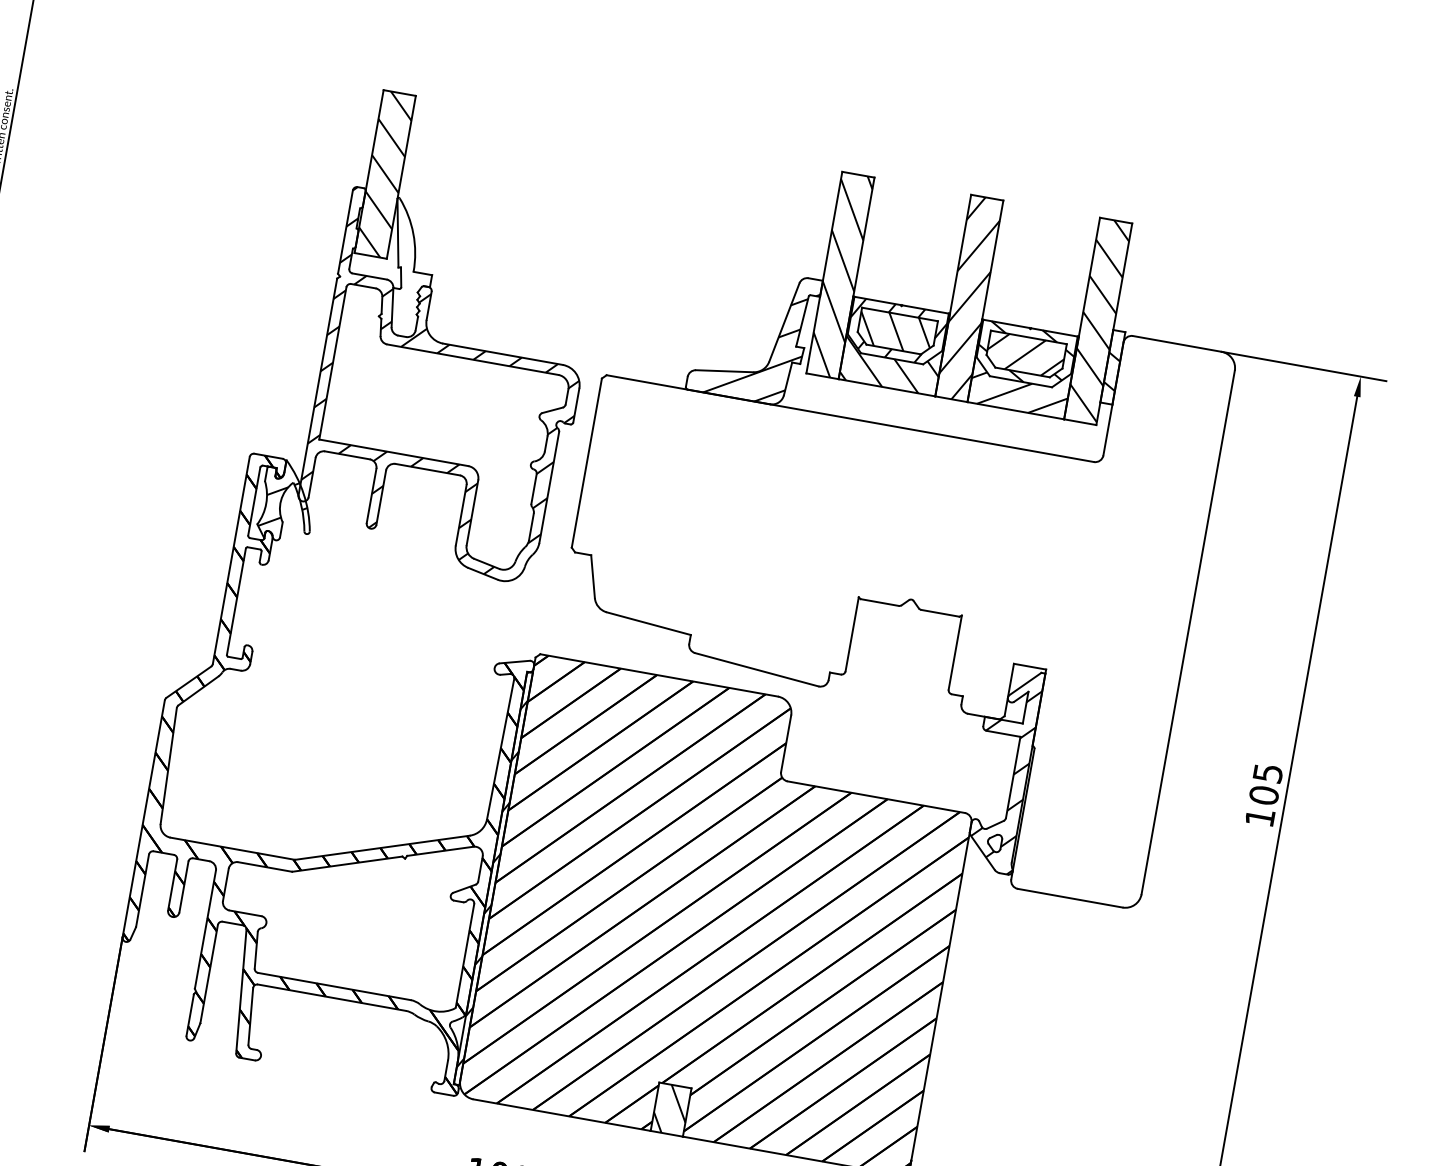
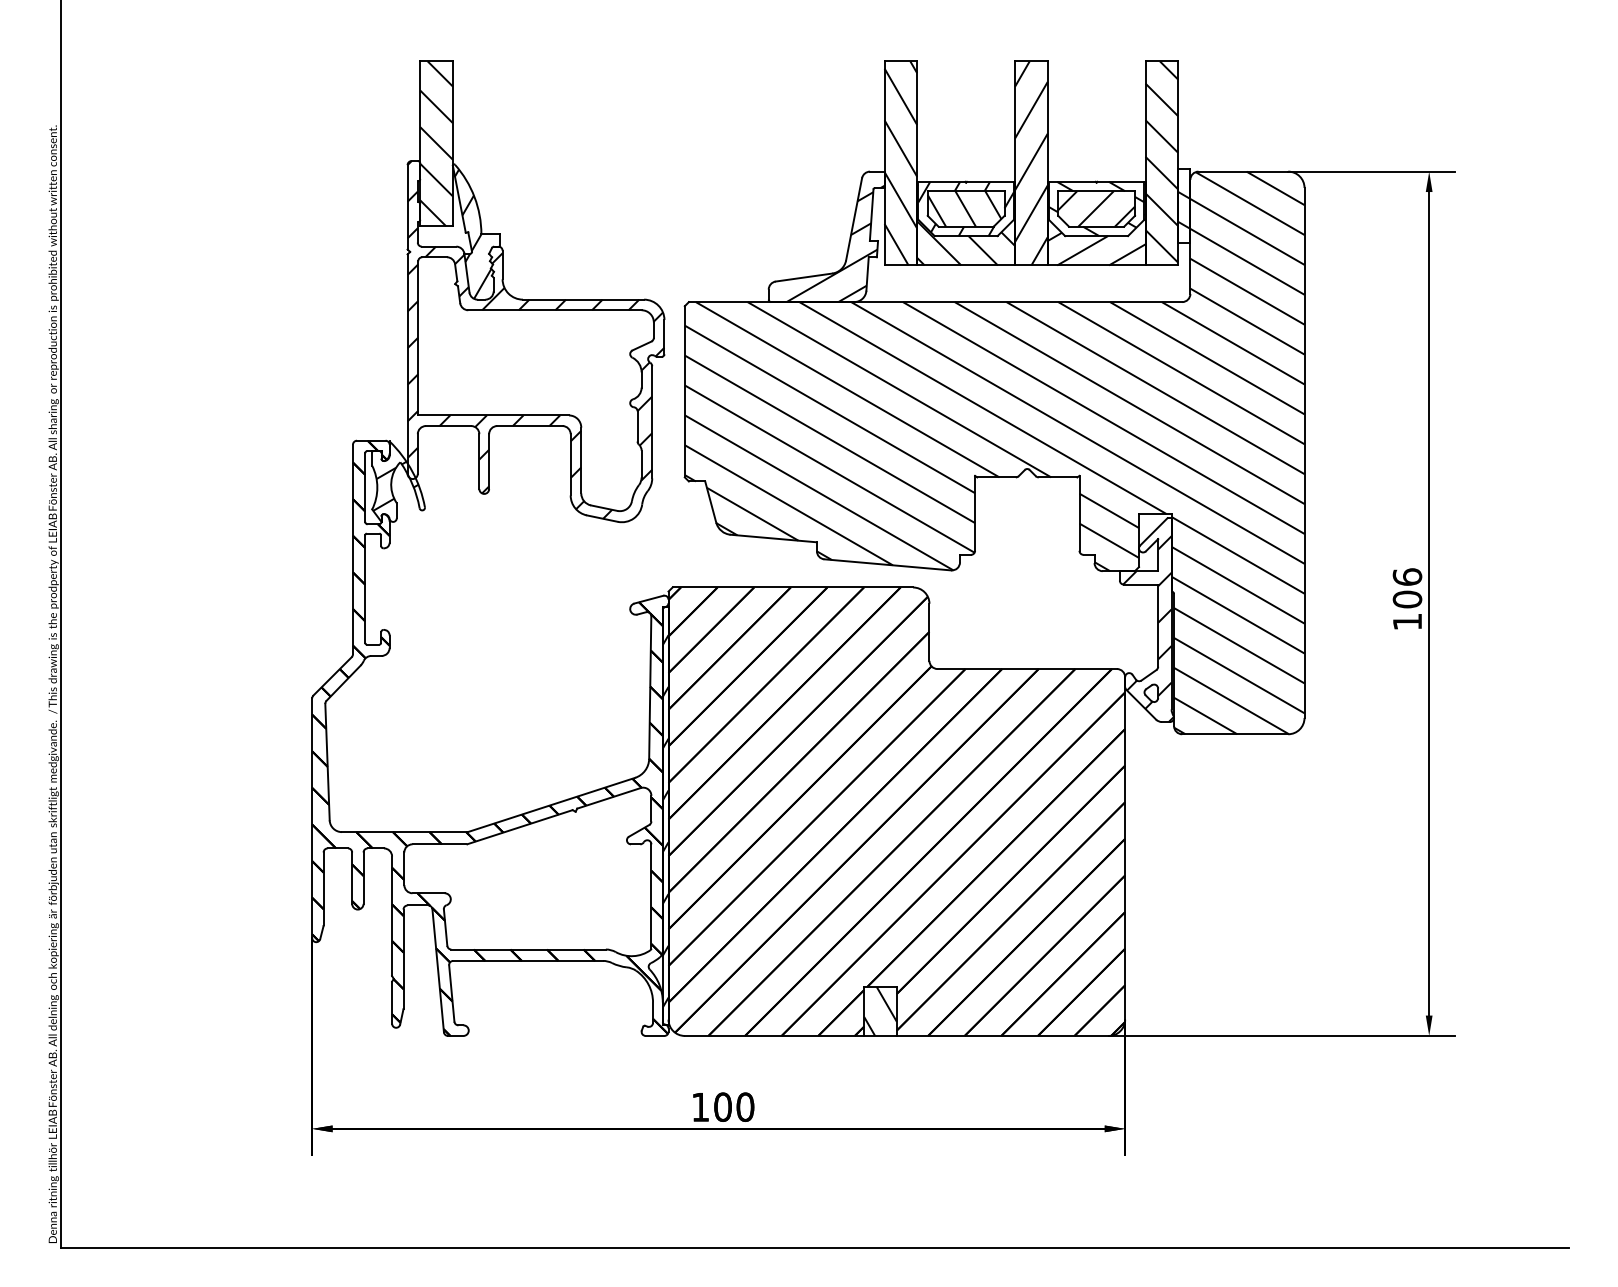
hatch: (404, 269) -> (472, 233), added
hatch: (882, 577) -> (994, 452), added
text: (1268, 772) -> (1407, 576), 105 -> 106

